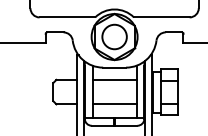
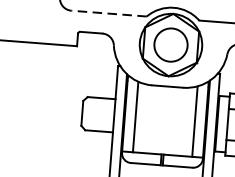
line: (67, 17) -> (109, 13), solid -> dashed
line: (114, 79) -> (166, 102), removed
line: (114, 104) -> (163, 136), removed

